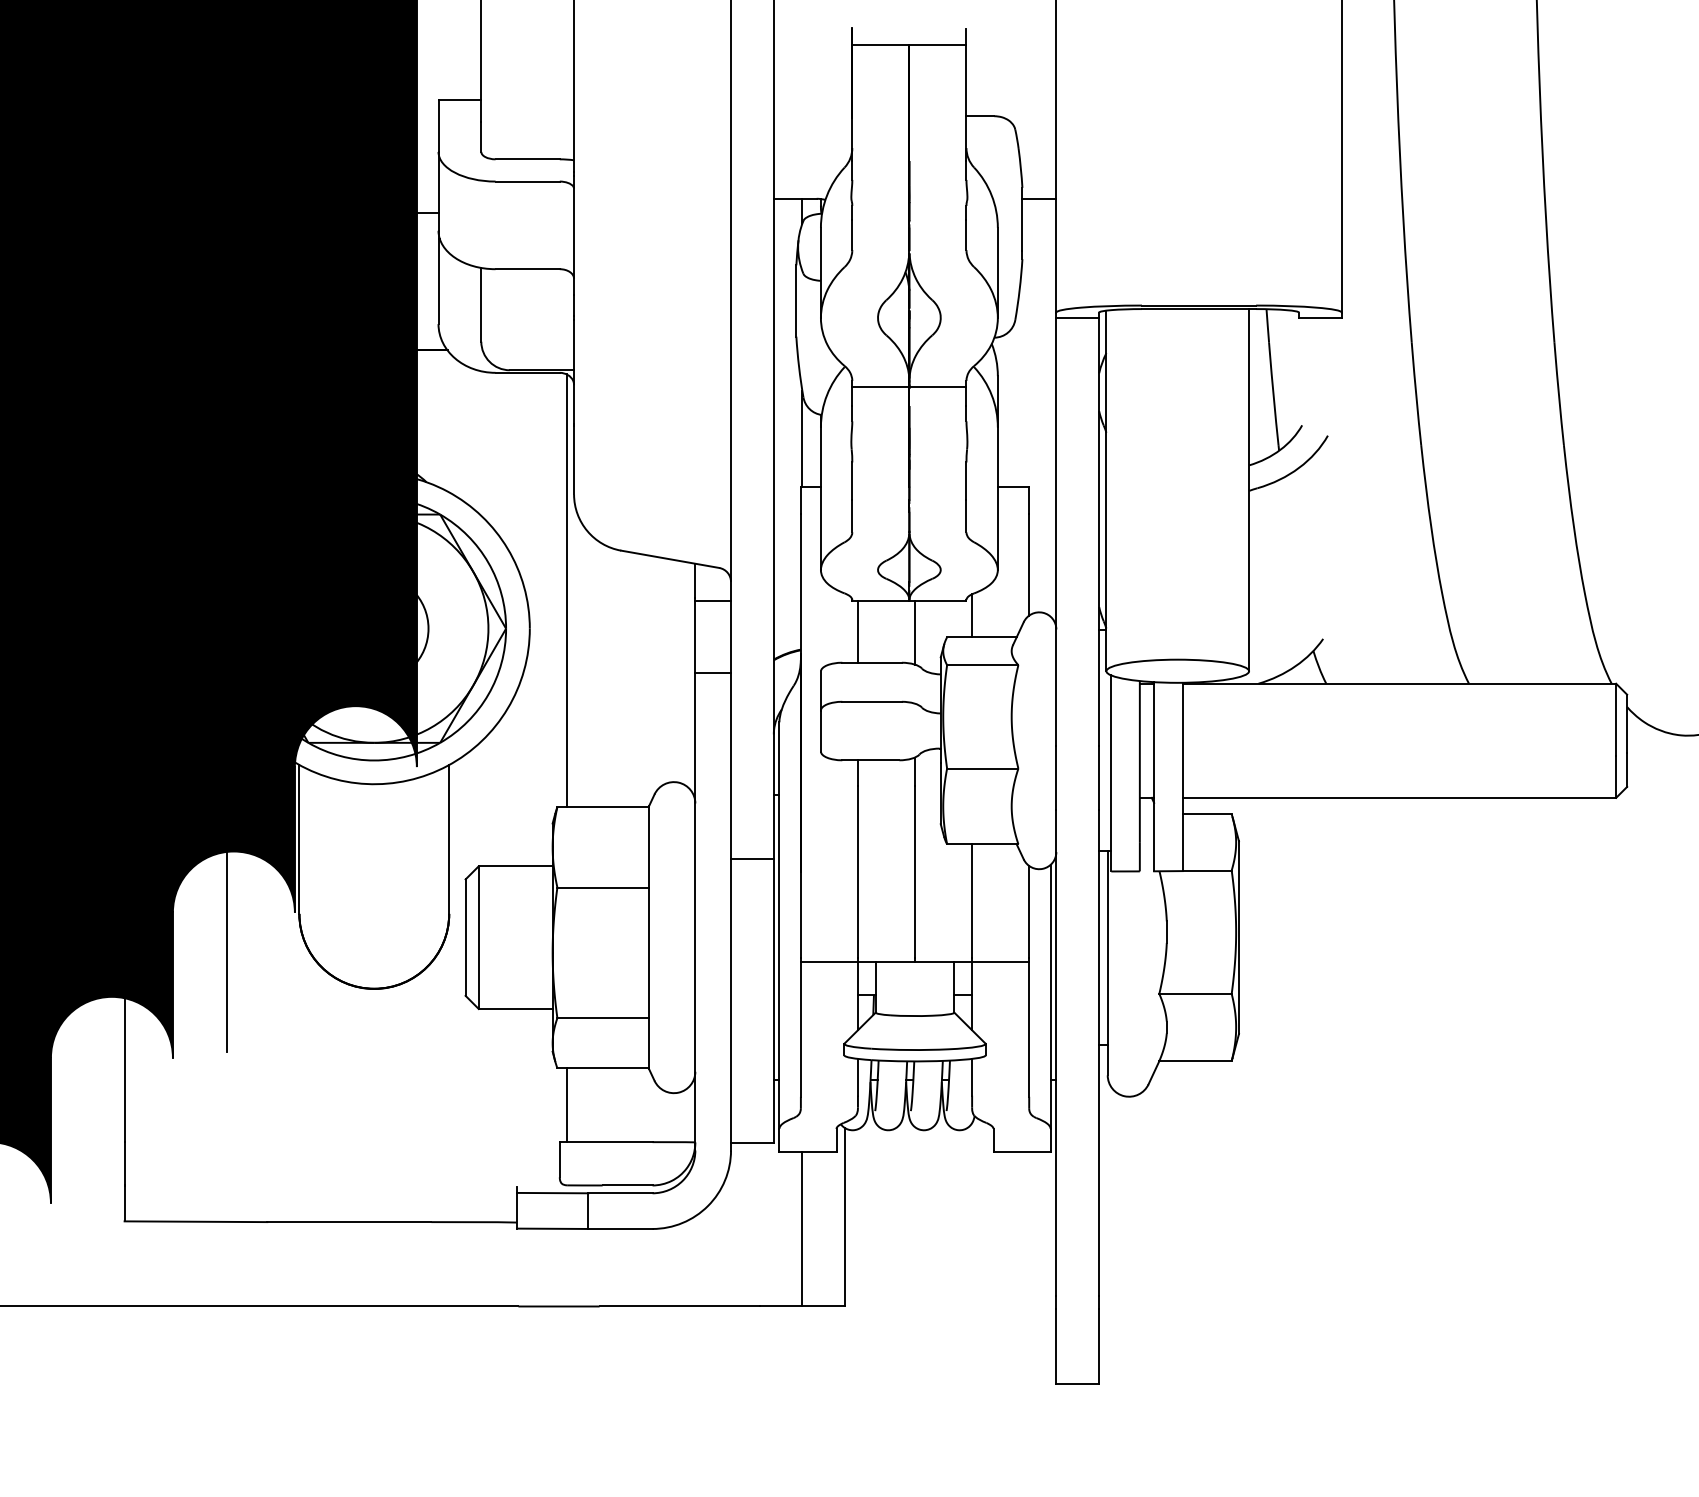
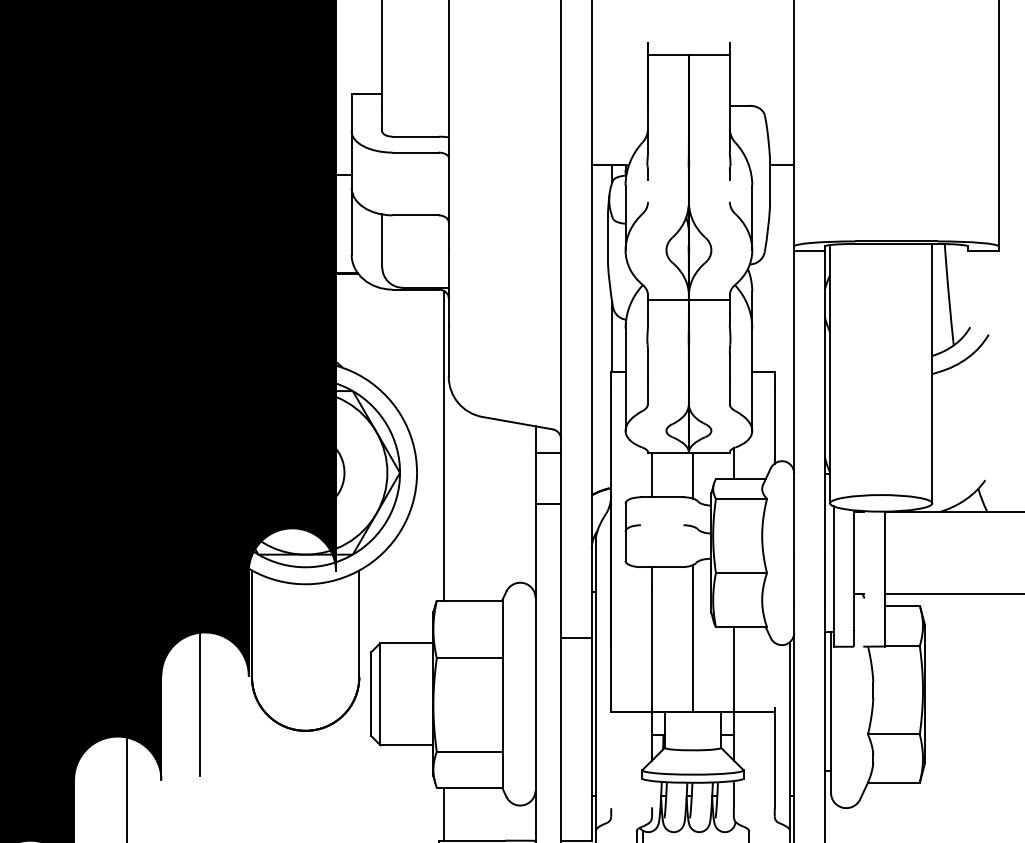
line: (852, 235) -> (648, 191), removed
line: (966, 235) -> (729, 191), removed
line: (871, 701) -> (661, 525), removed
line: (1154, 776) -> (864, 578), removed
line: (1029, 911) -> (774, 675), removed
line: (800, 1028) -> (610, 759), removed
line: (857, 1076) -> (651, 793), removed

